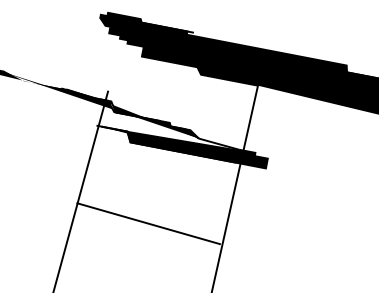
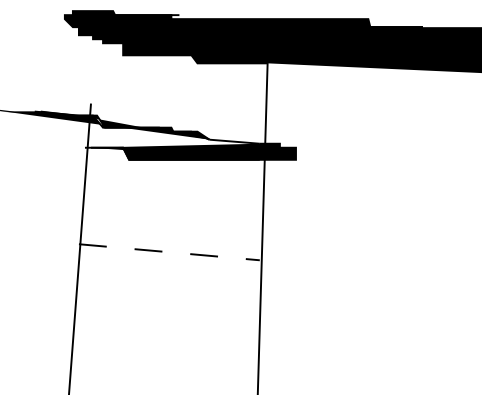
line: (148, 223) -> (169, 252), solid -> dashed

